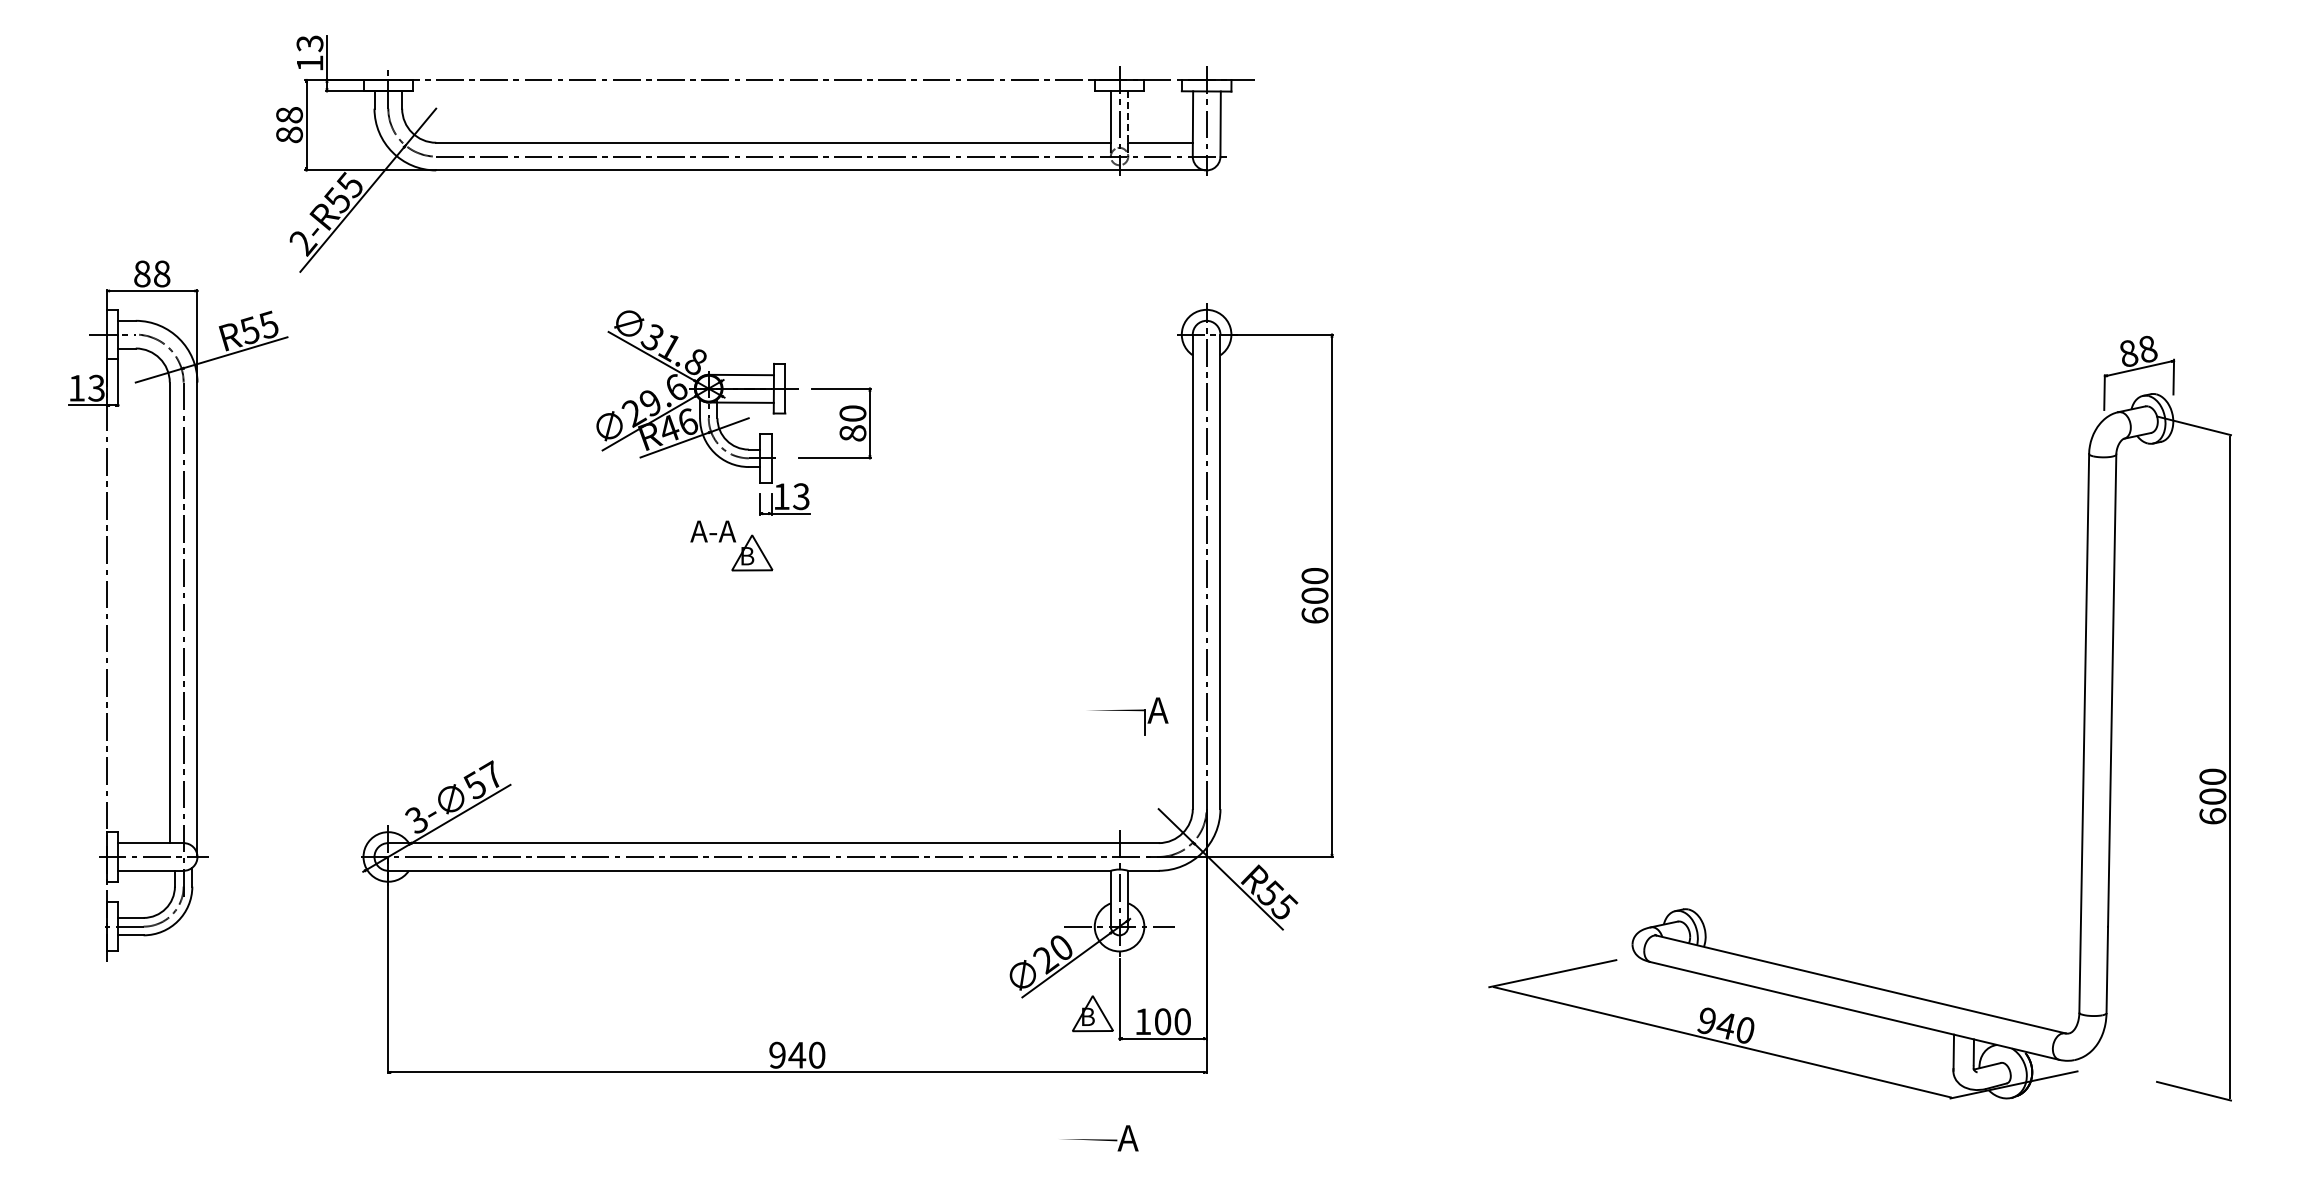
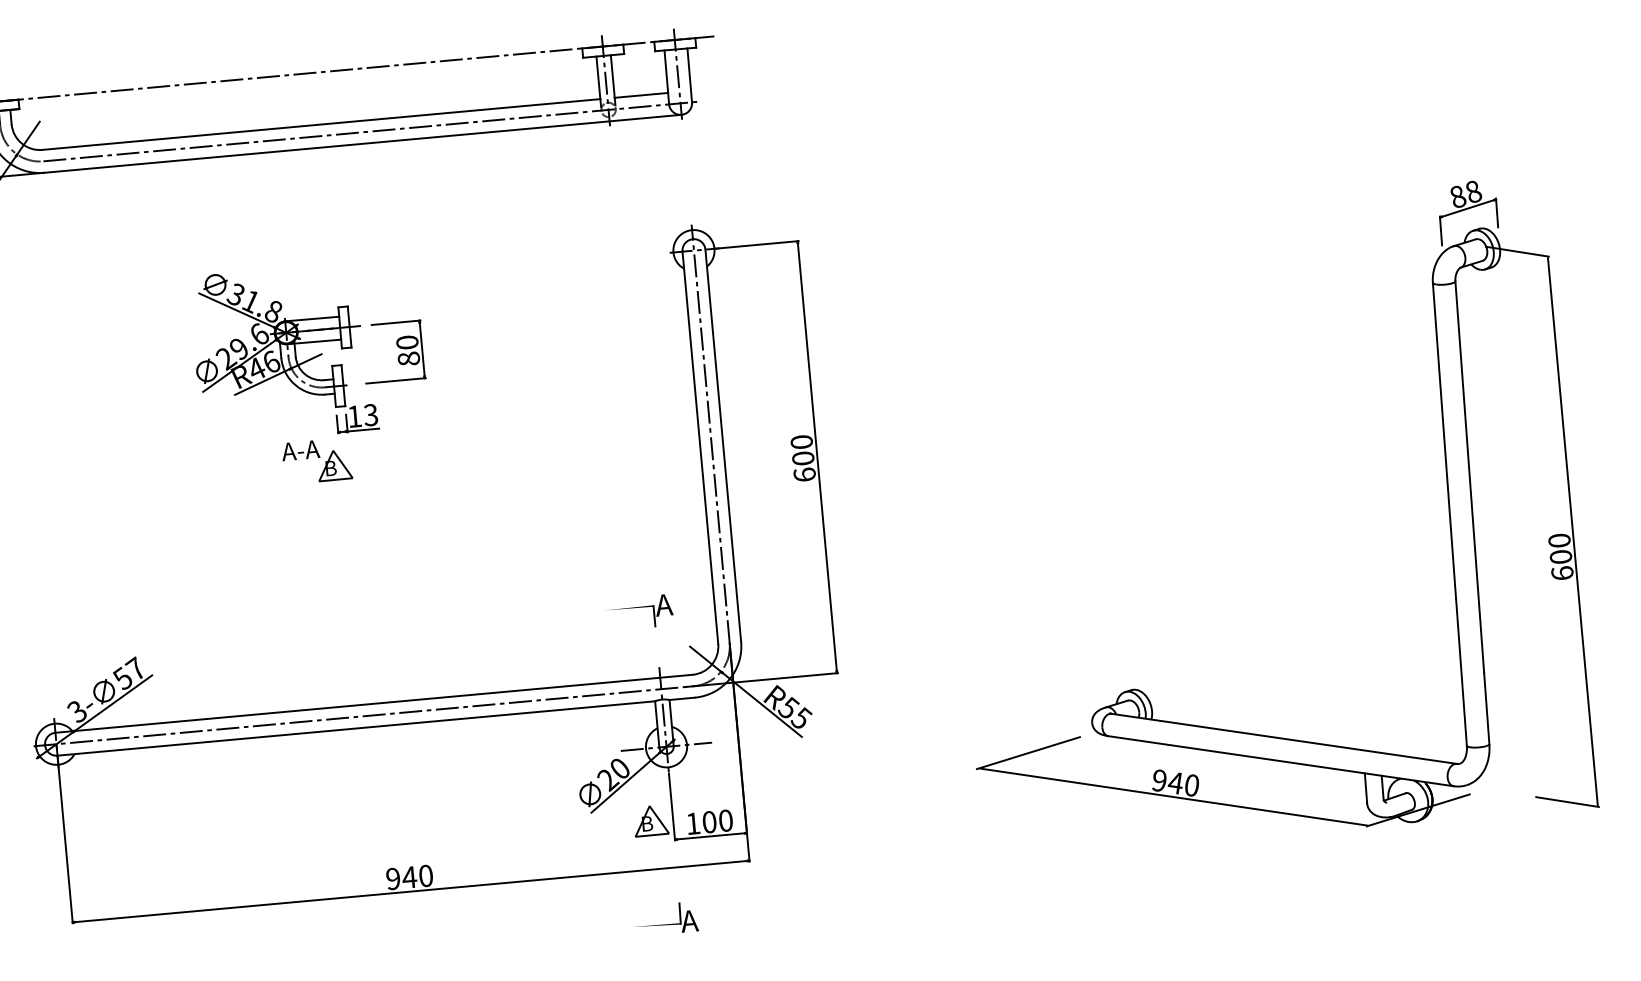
line: (1128, 117) -> (613, 76), dashed -> solid
part: (1128, 716) -> (640, 612), moved
line: (1117, 1127) -> (679, 913), added

